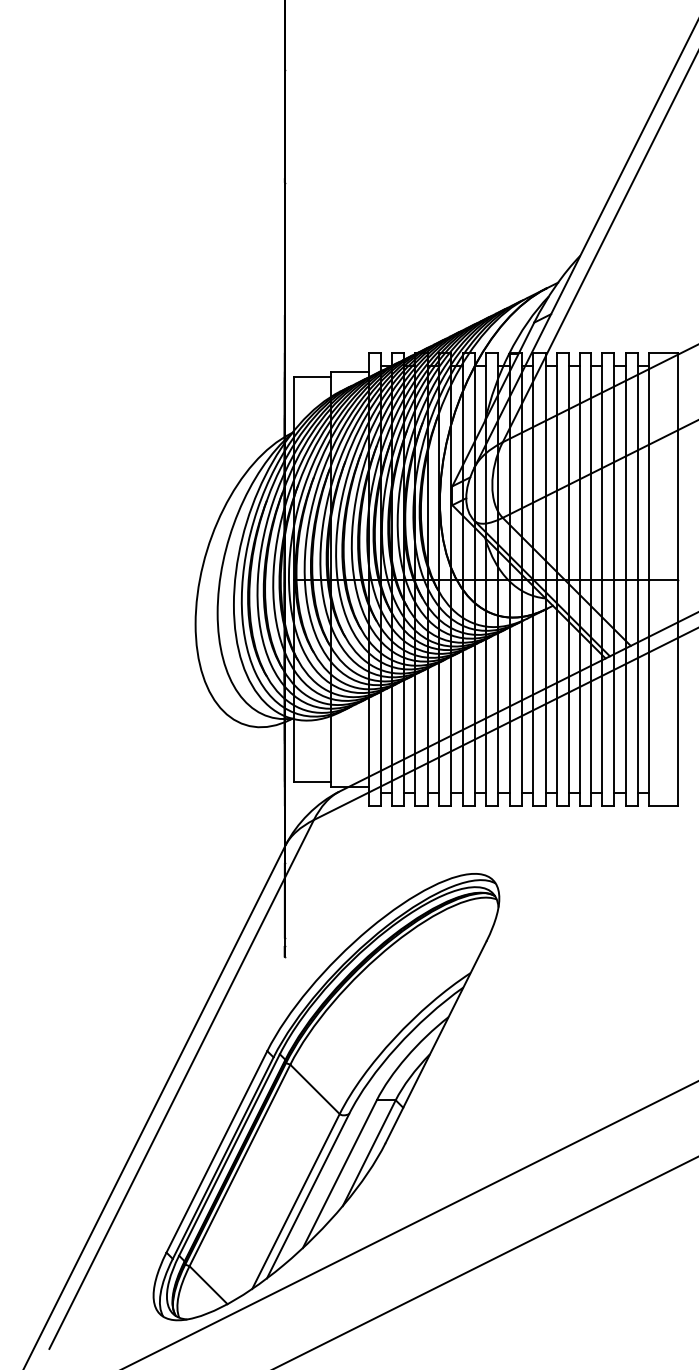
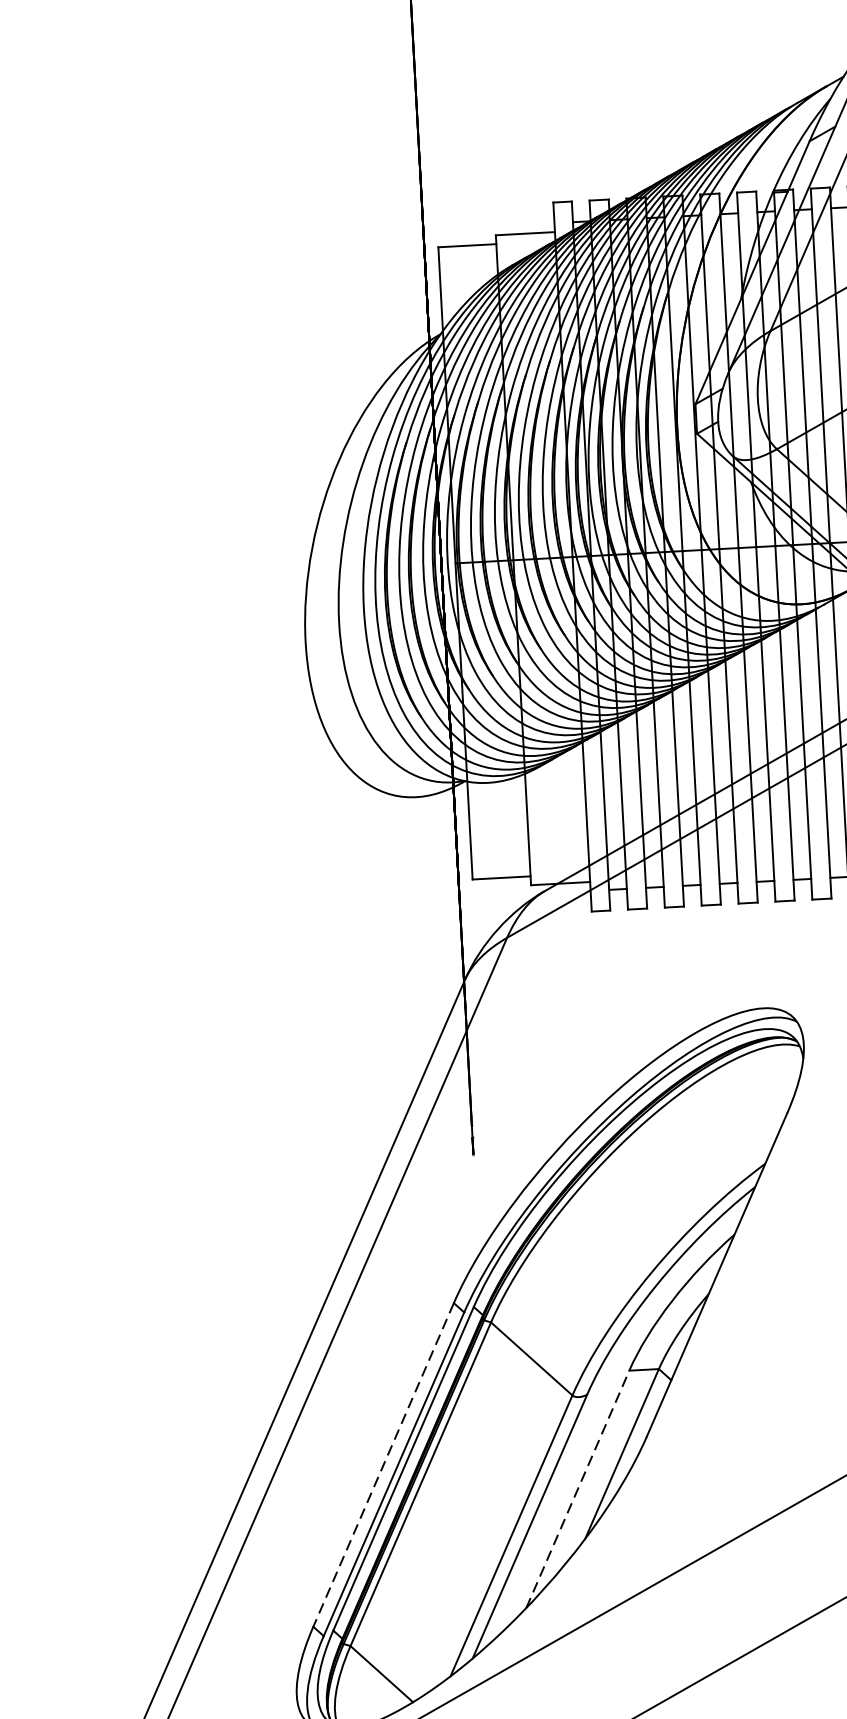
line: (216, 1151) -> (382, 1464), solid -> dashed
line: (339, 1174) -> (577, 1489), solid -> dashed

